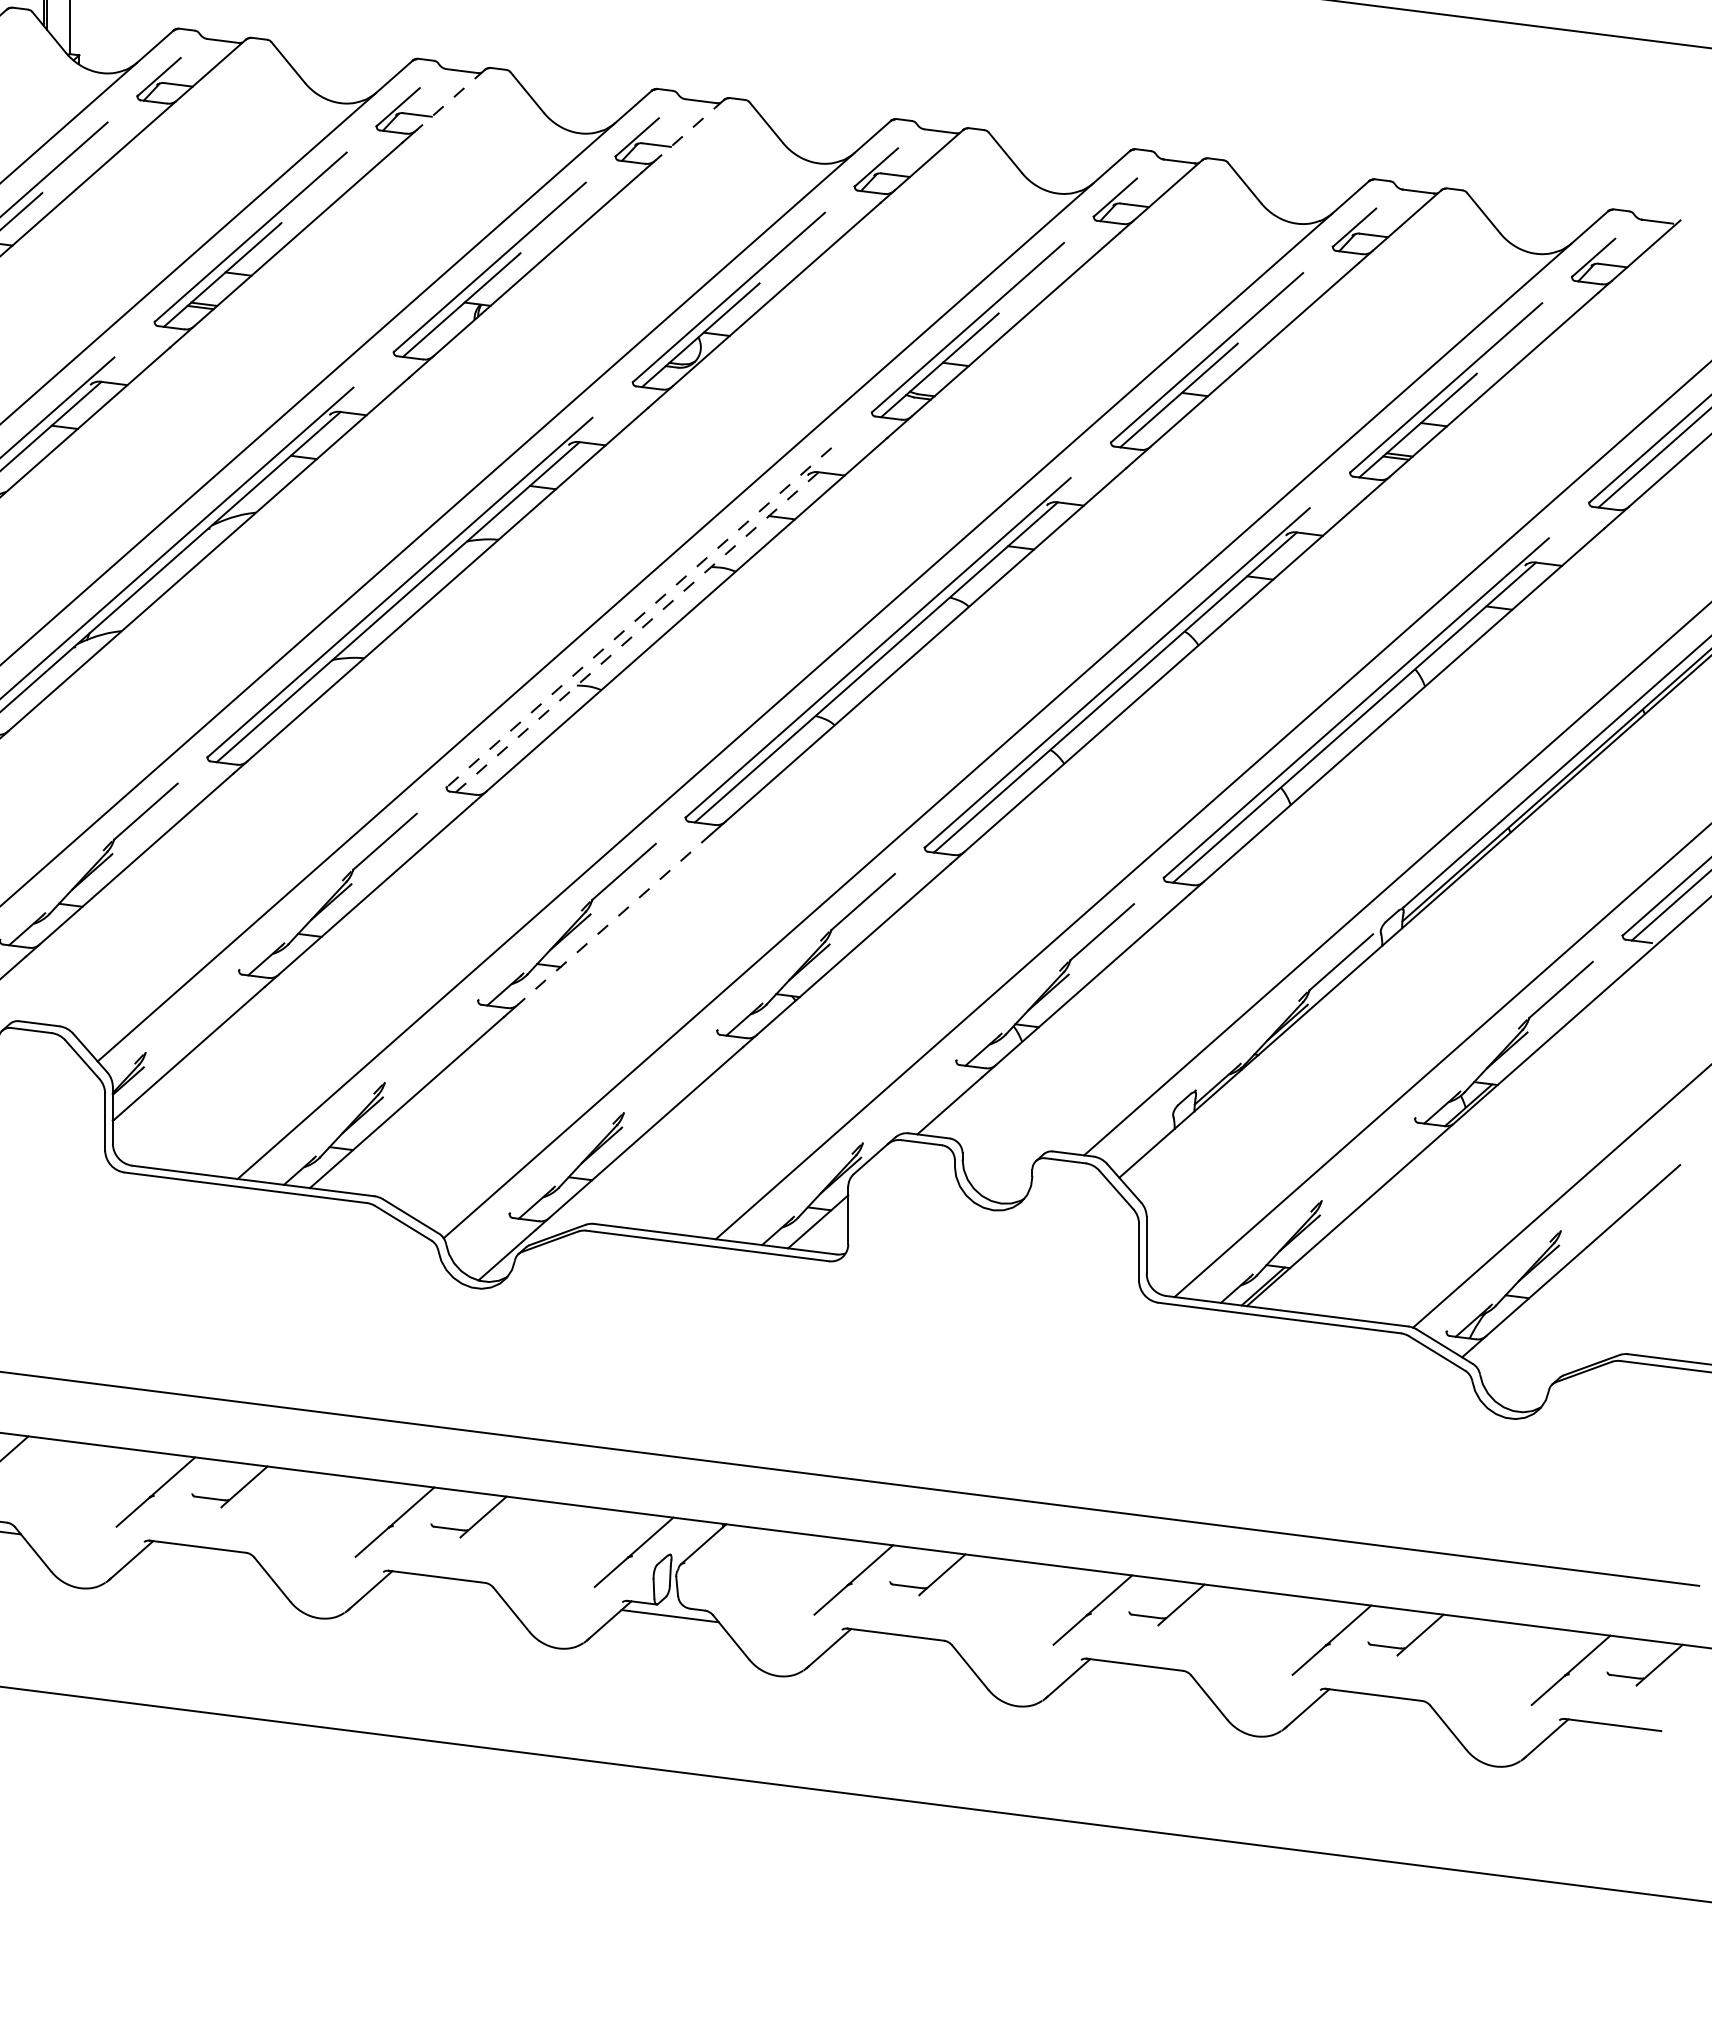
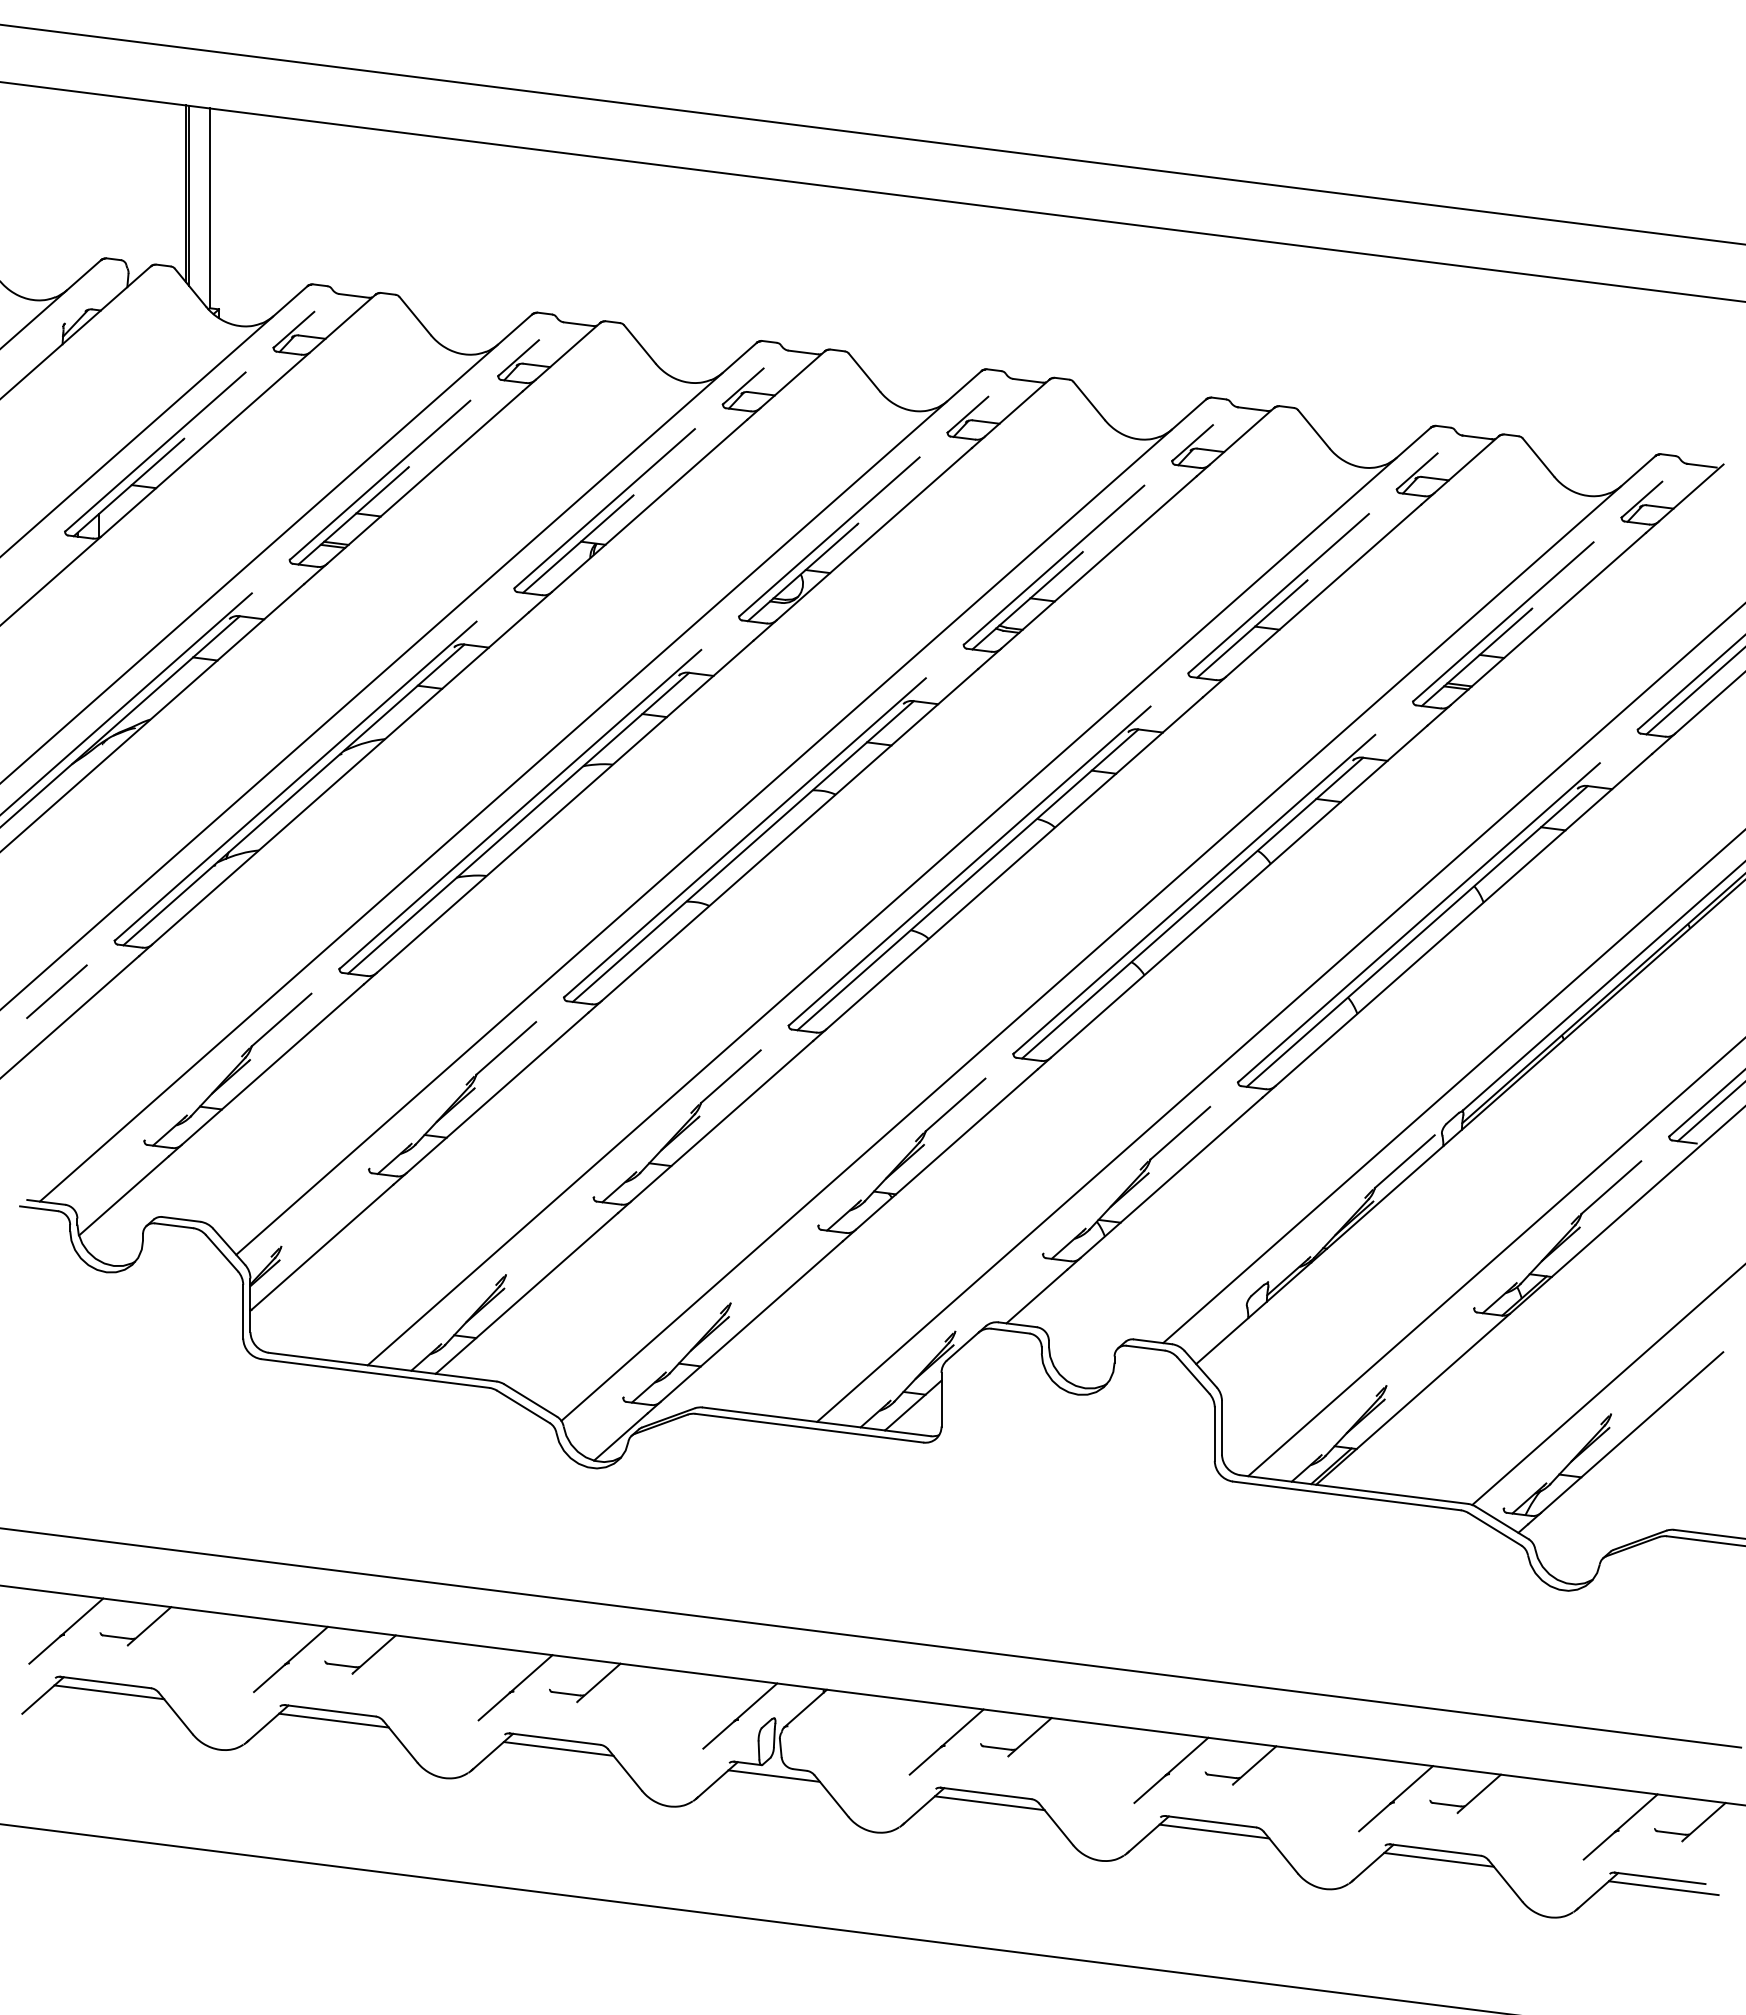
line: (450, 100) -> (567, 351), dashed -> solid
line: (689, 131) -> (792, 380), dashed -> solid
line: (638, 618) -> (744, 838), dashed -> solid
line: (637, 632) -> (743, 851), dashed -> solid
line: (614, 919) -> (721, 1121), dashed -> solid
line: (201, 1557) -> (333, 1720), added
line: (440, 1586) -> (558, 1748), added
line: (899, 1645) -> (989, 1803), added
line: (1138, 1675) -> (1214, 1831), added
line: (1377, 1704) -> (1438, 1859), added
line: (1616, 1735) -> (1663, 1888), added

